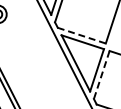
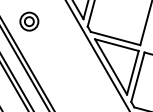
line: (81, 35) -> (115, 38), dashed -> solid
line: (101, 75) -> (137, 77), dashed -> solid

